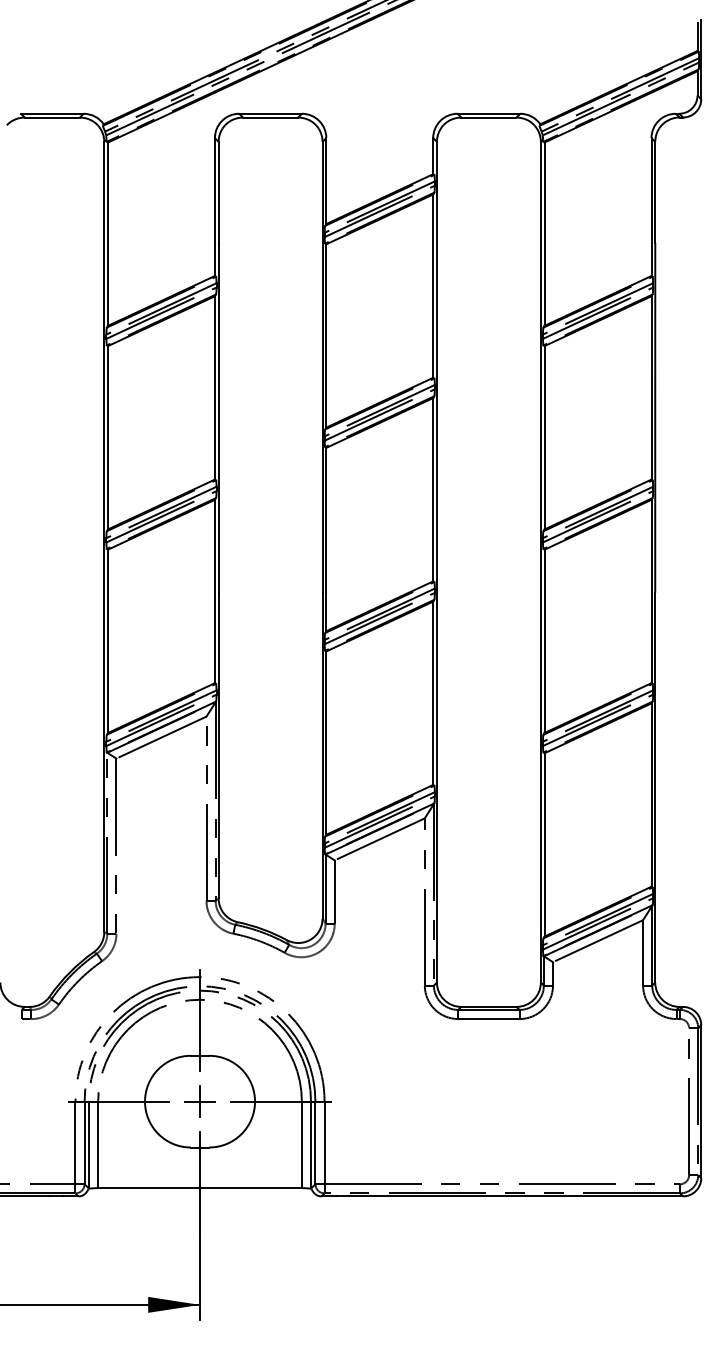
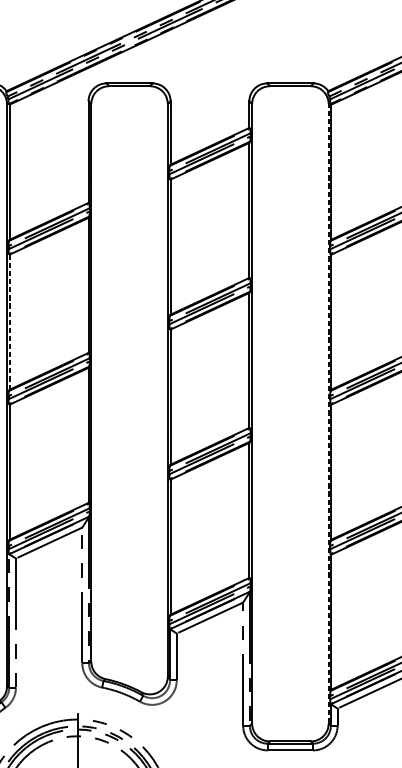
line: (108, 437) -> (10, 321), solid -> dashed
line: (540, 561) -> (328, 413), solid -> dashed

